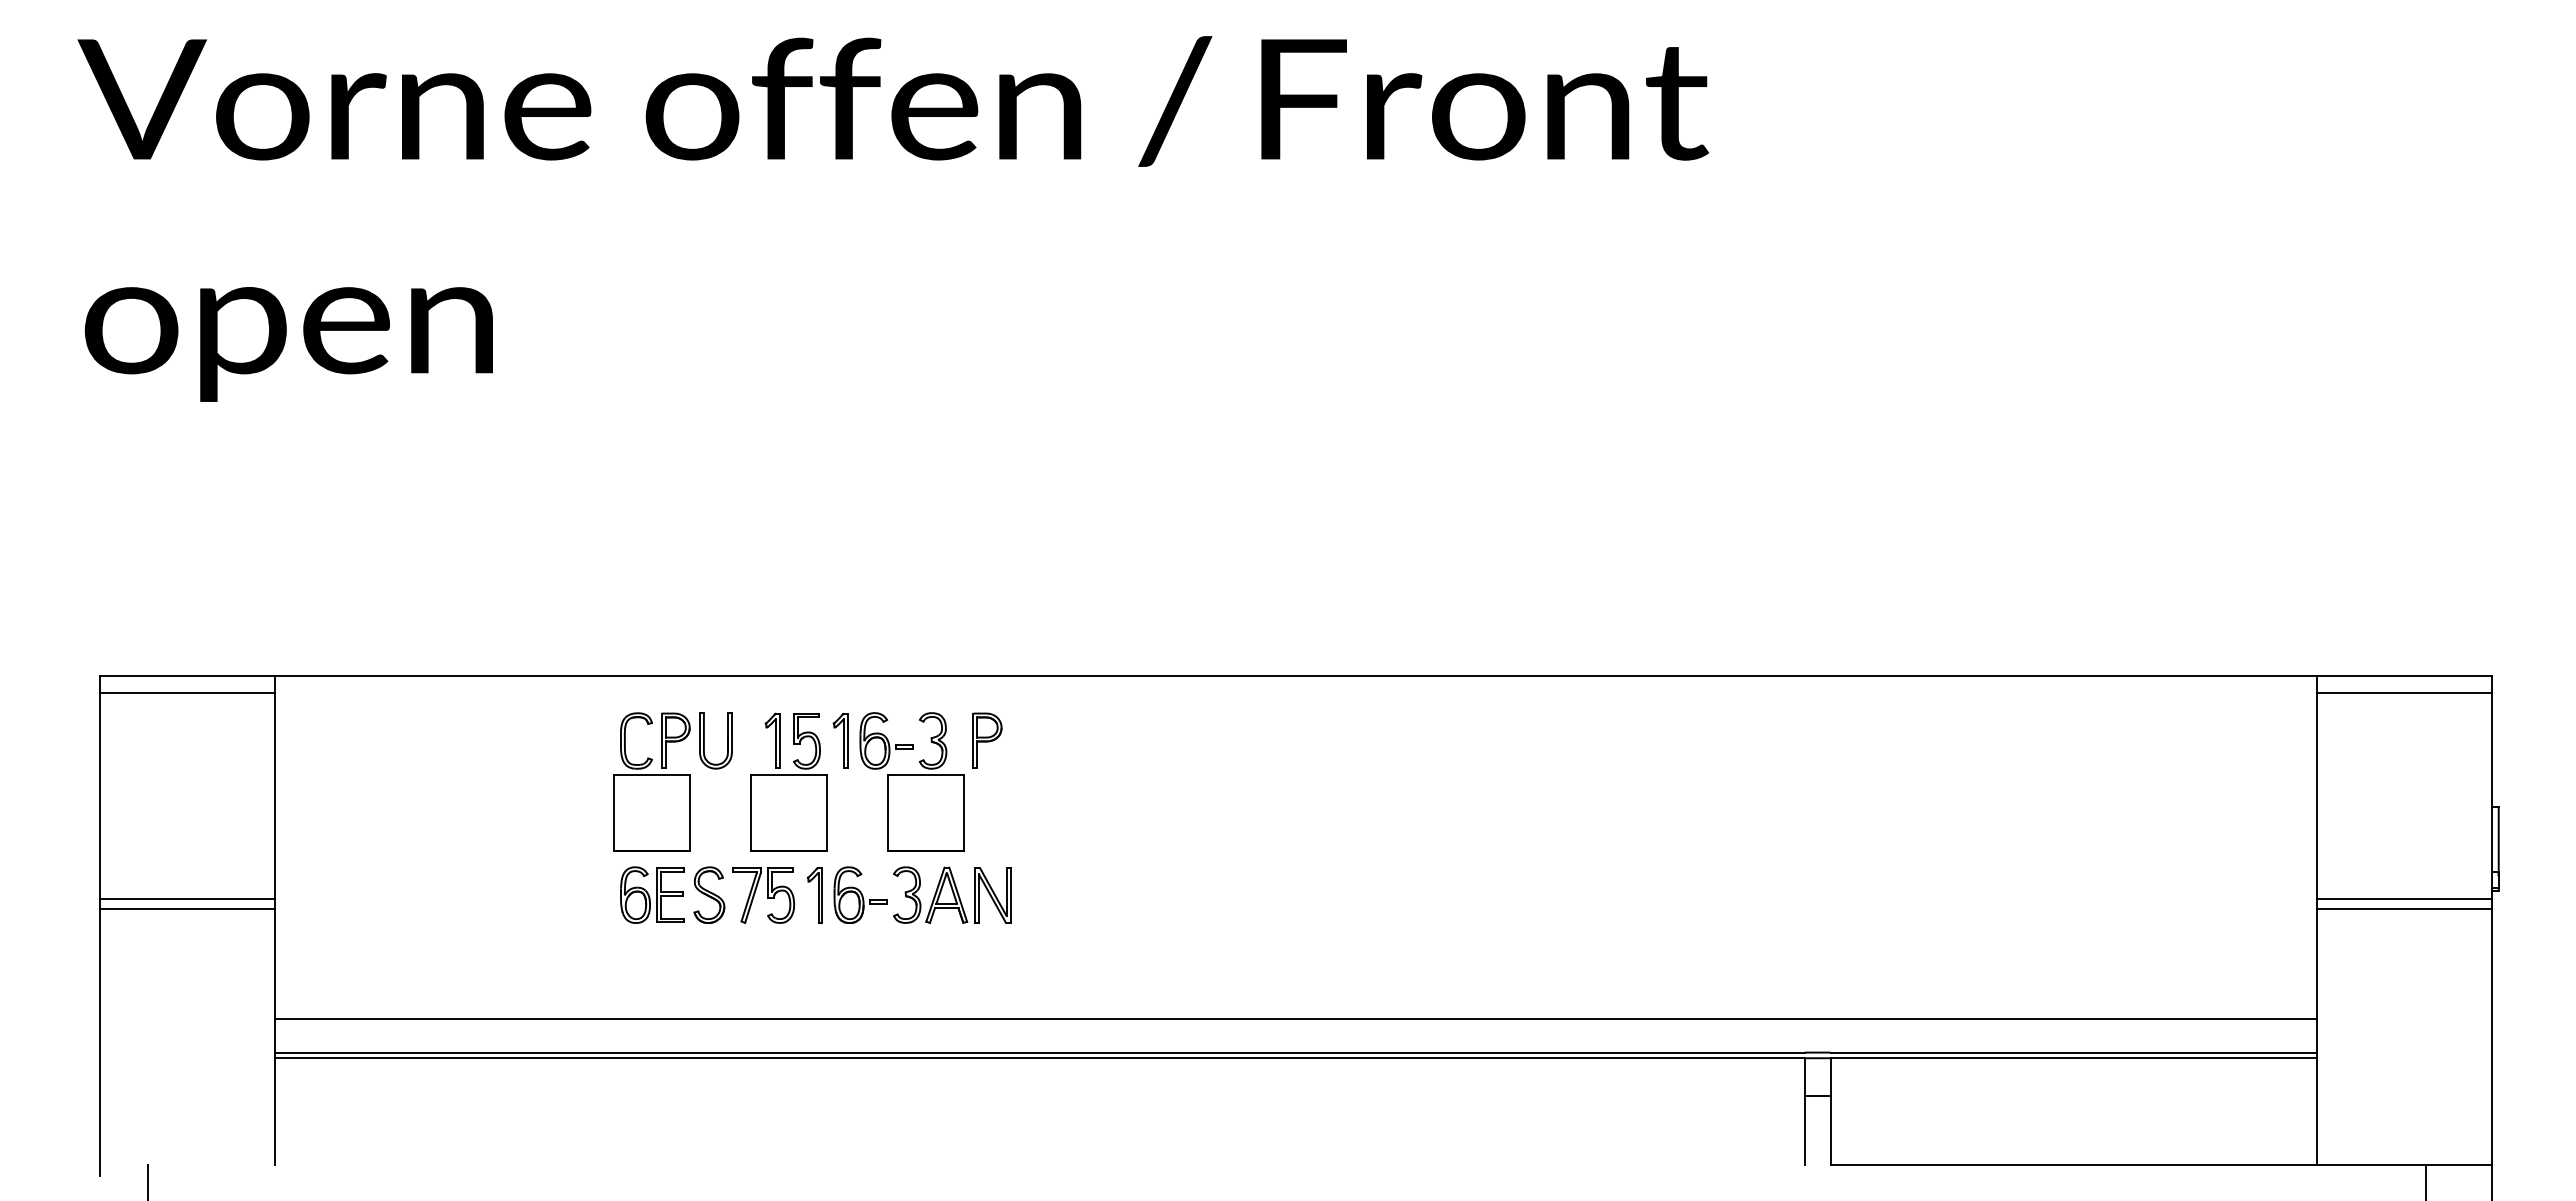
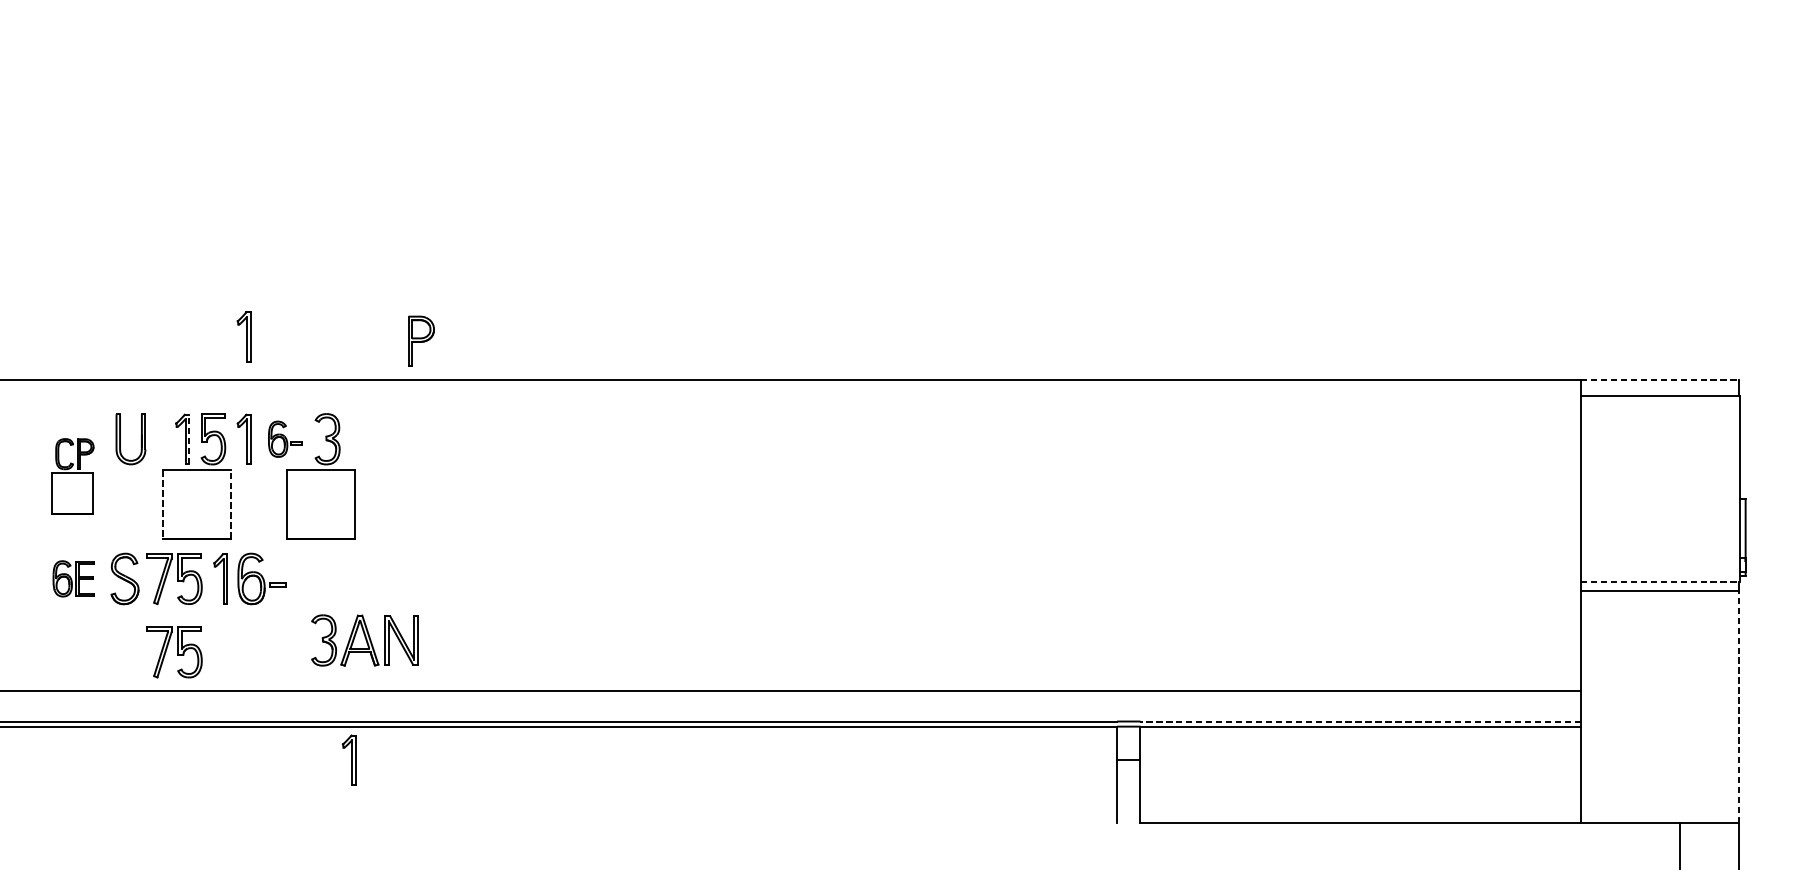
part: (840, 627) -> (243, 336), added
line: (2404, 675) -> (1660, 379), solid -> dashed
line: (780, 740) -> (189, 438), solid -> dashed
part: (886, 740) -> (285, 438), size x0.7
part: (987, 740) -> (421, 341), moved
part: (651, 781) -> (72, 475), size x0.6
line: (751, 813) -> (163, 504), solid -> dashed
line: (826, 813) -> (231, 504), solid -> dashed
part: (652, 894) -> (73, 578), size x0.7
part: (952, 894) -> (365, 639), moved
line: (2404, 898) -> (1660, 581), solid -> dashed
part: (763, 976) -> (174, 652), added
line: (2491, 1036) -> (1739, 706), solid -> dashed
line: (2073, 1052) -> (1360, 721), solid -> dashed
part: (956, 1095) -> (348, 760), added

